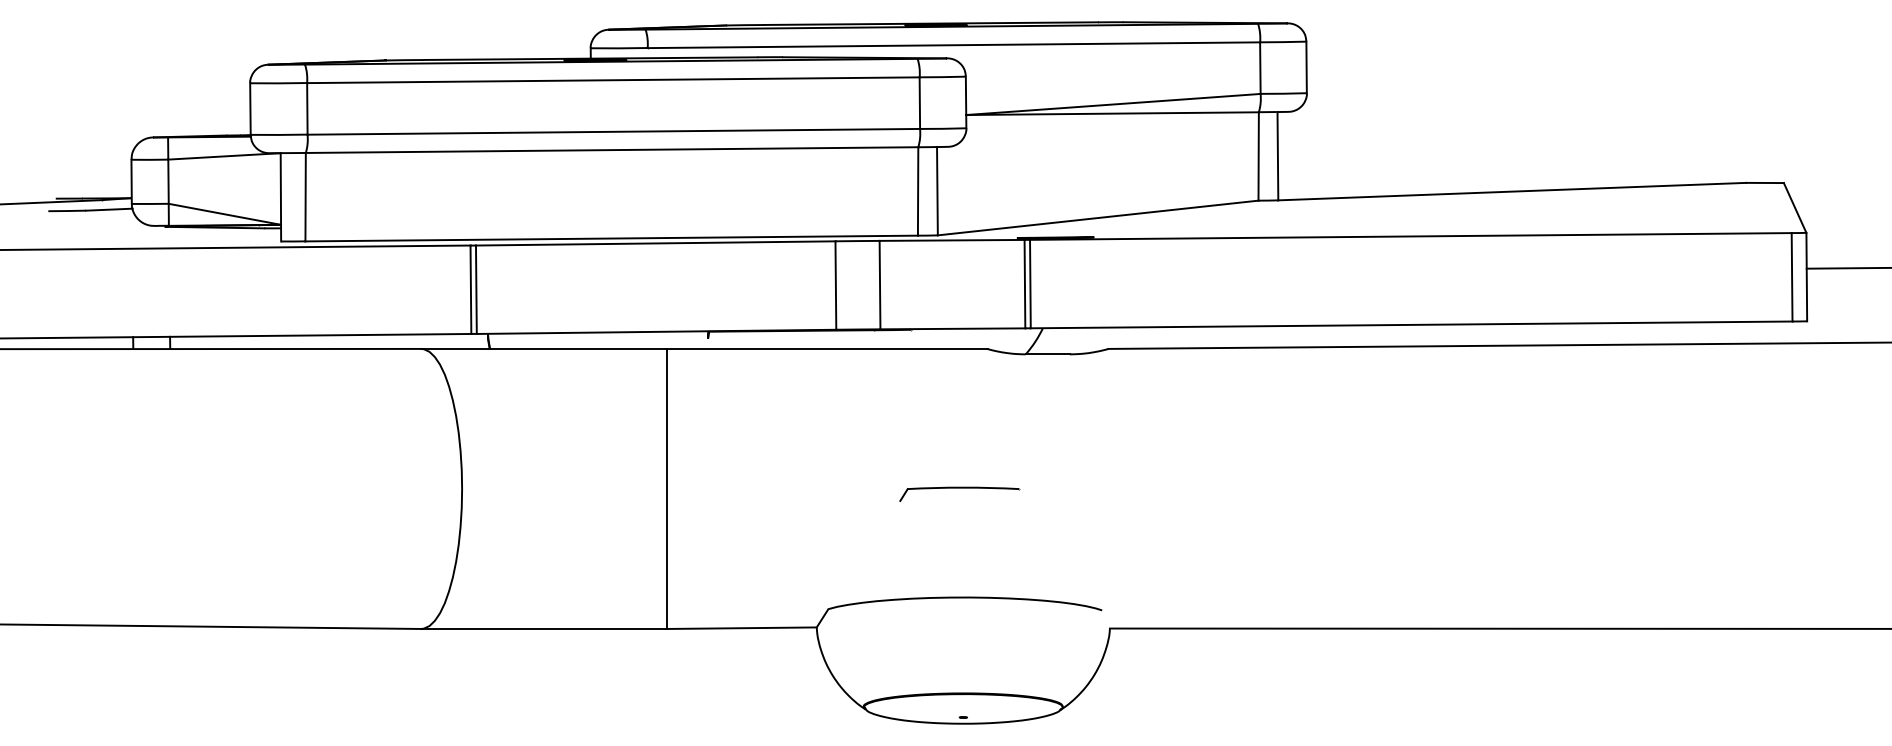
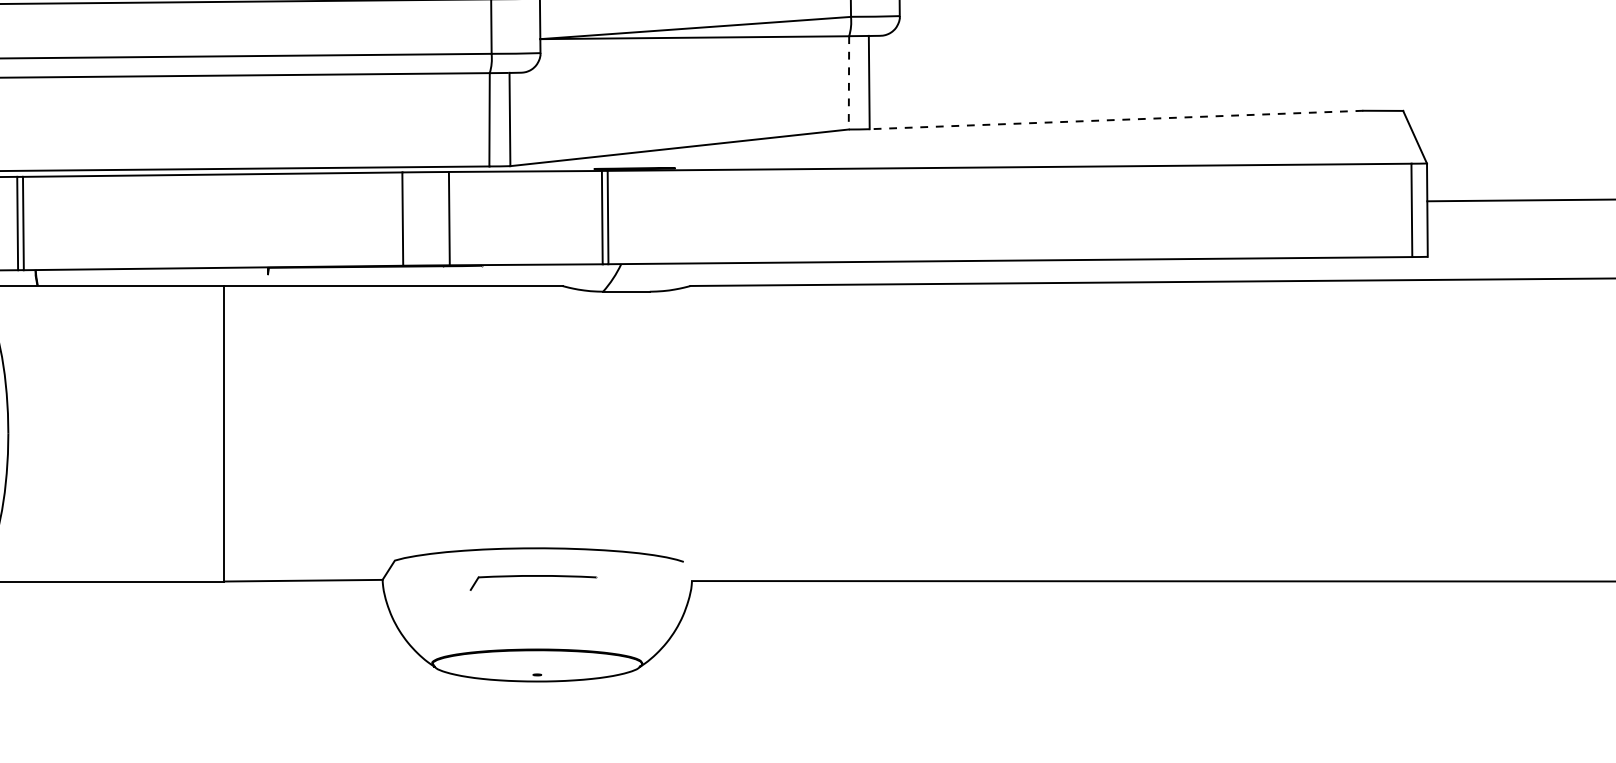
line: (1258, 156) -> (848, 82), solid -> dashed
line: (1511, 191) -> (1115, 119), solid -> dashed
part: (959, 493) -> (533, 582), moved

